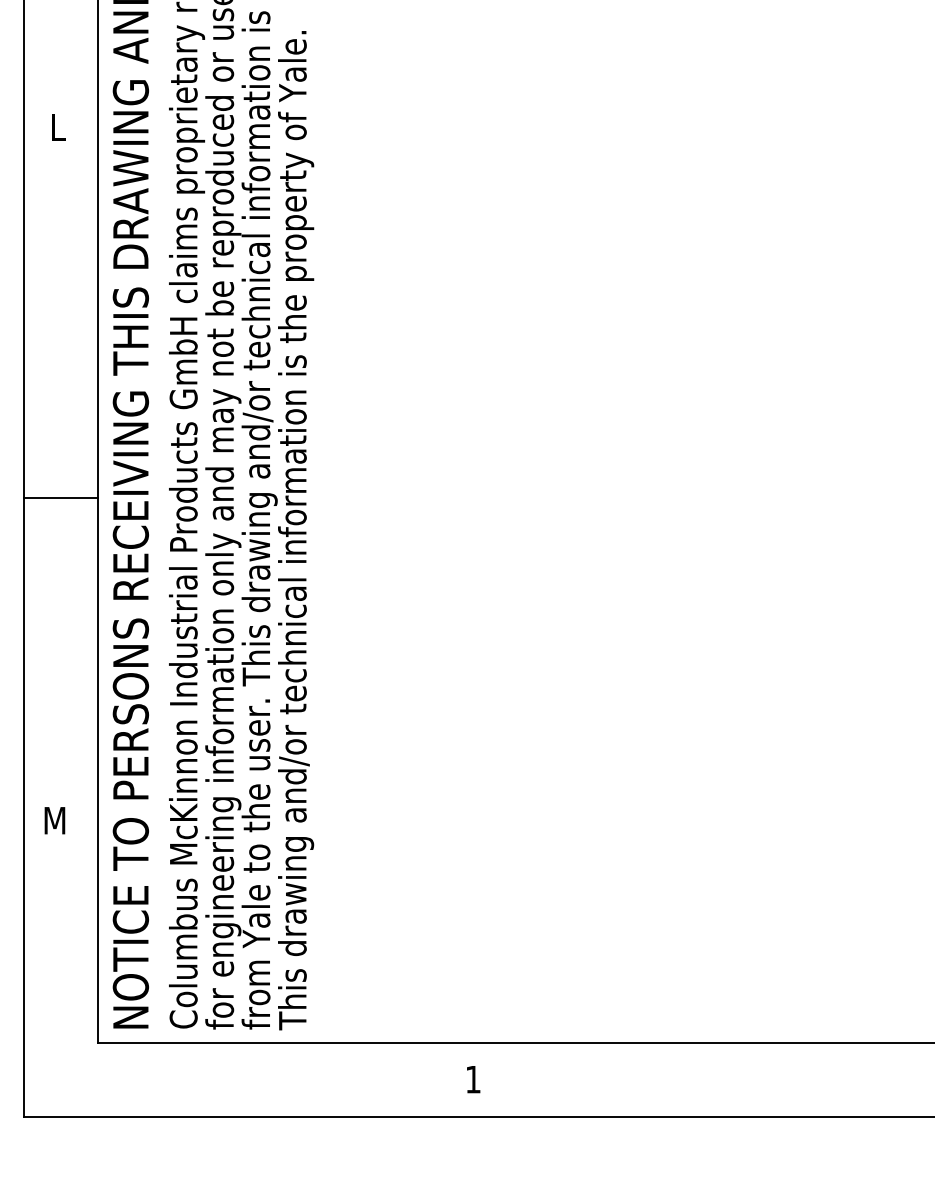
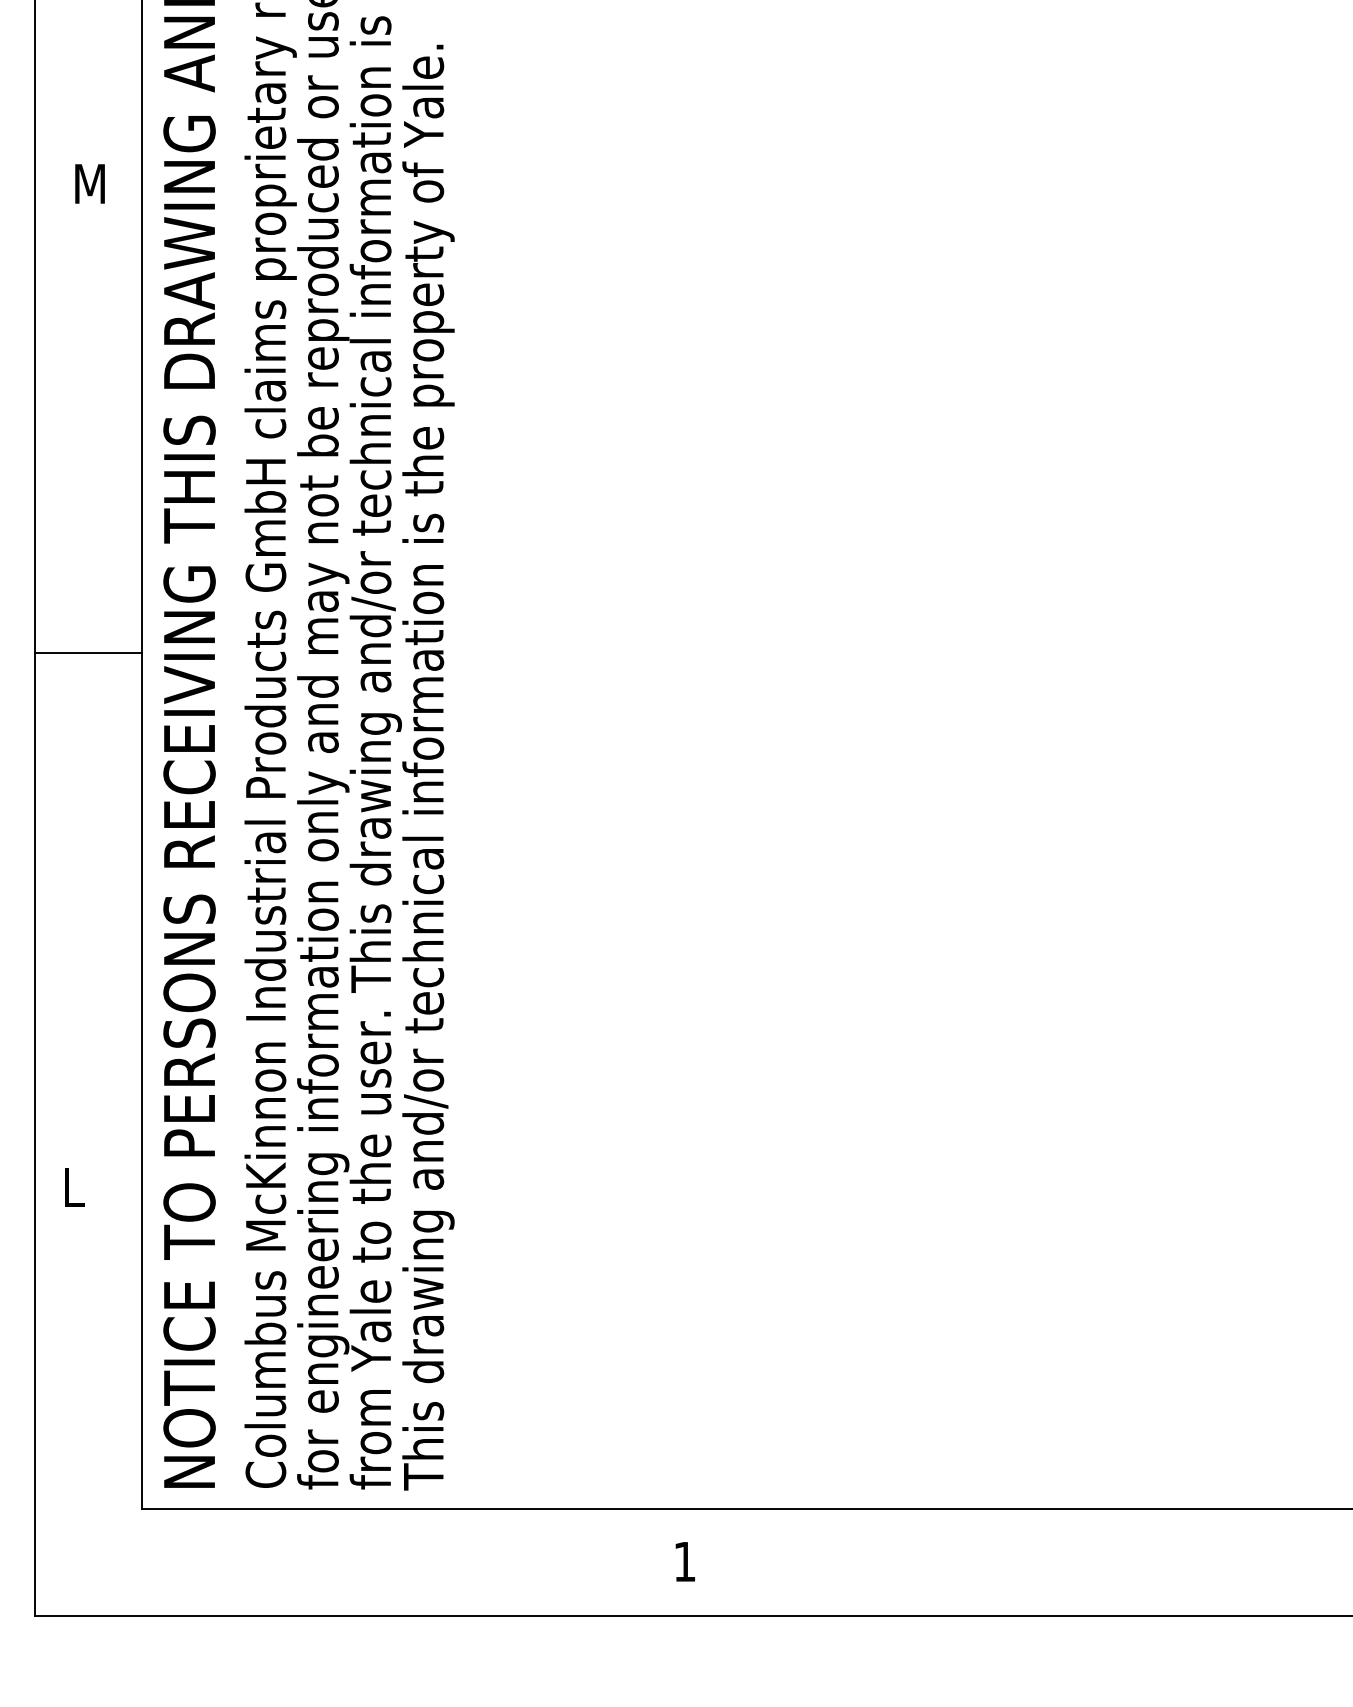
text: (62, 126) -> (90, 182), L -> M
line: (60, 498) -> (87, 653), moved
text: (54, 820) -> (79, 1186), M -> L

